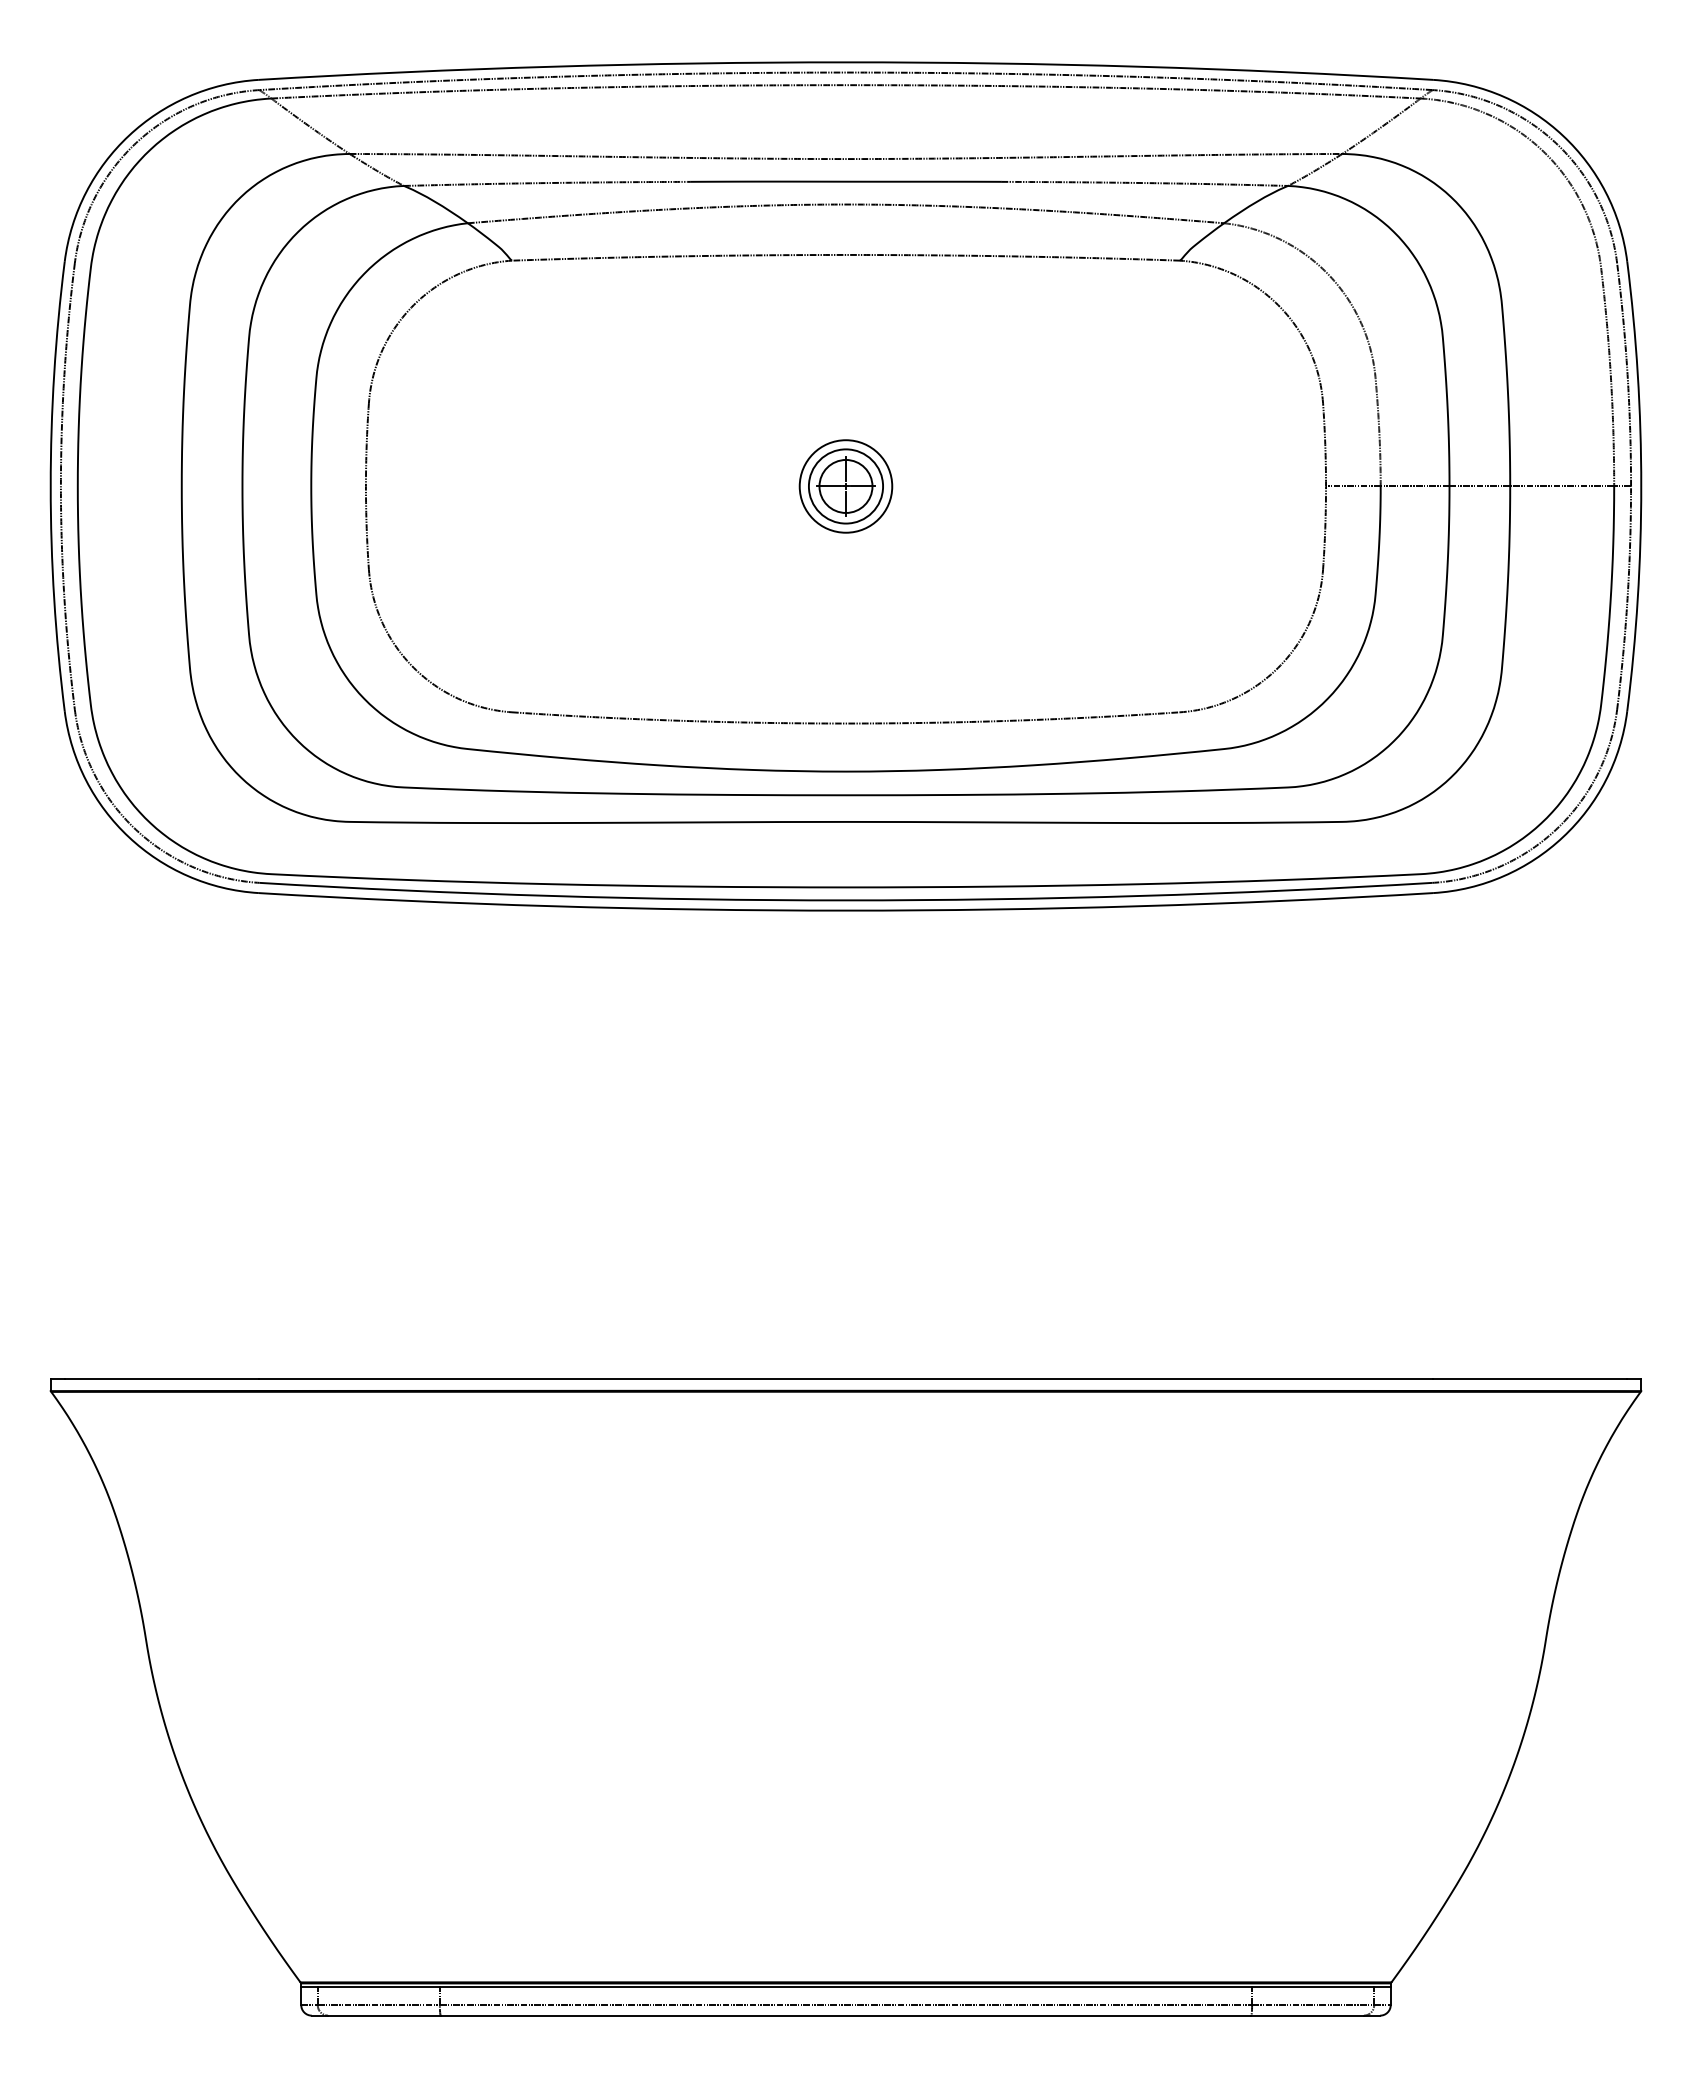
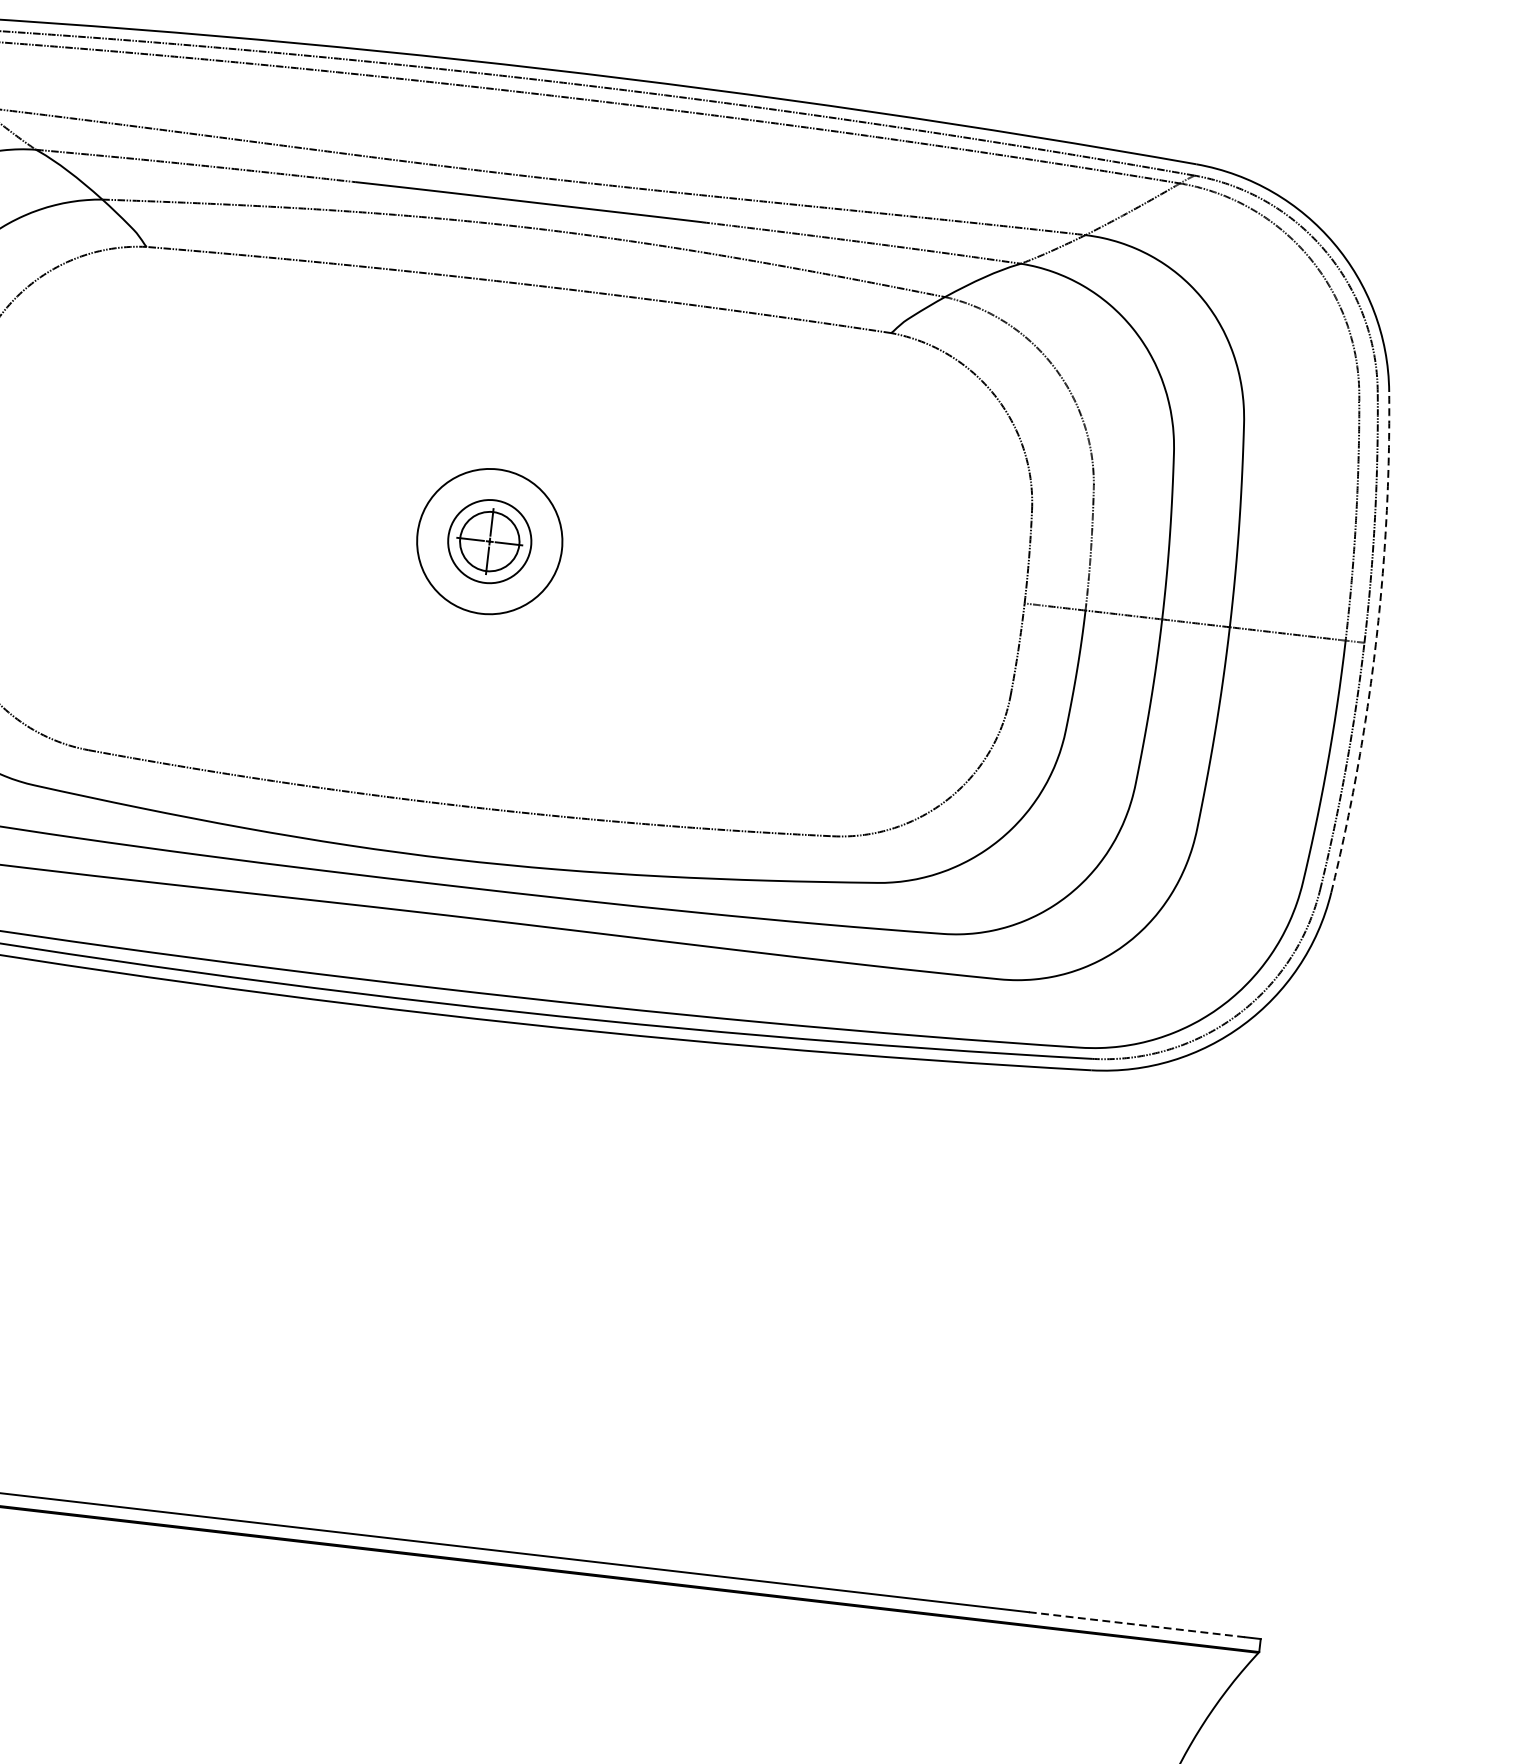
circle: (845, 486) -> (489, 541), size x1.4
arc: (1641, 486) -> (1376, 644), solid -> dashed
line: (1530, 1379) -> (1137, 1624), solid -> dashed

